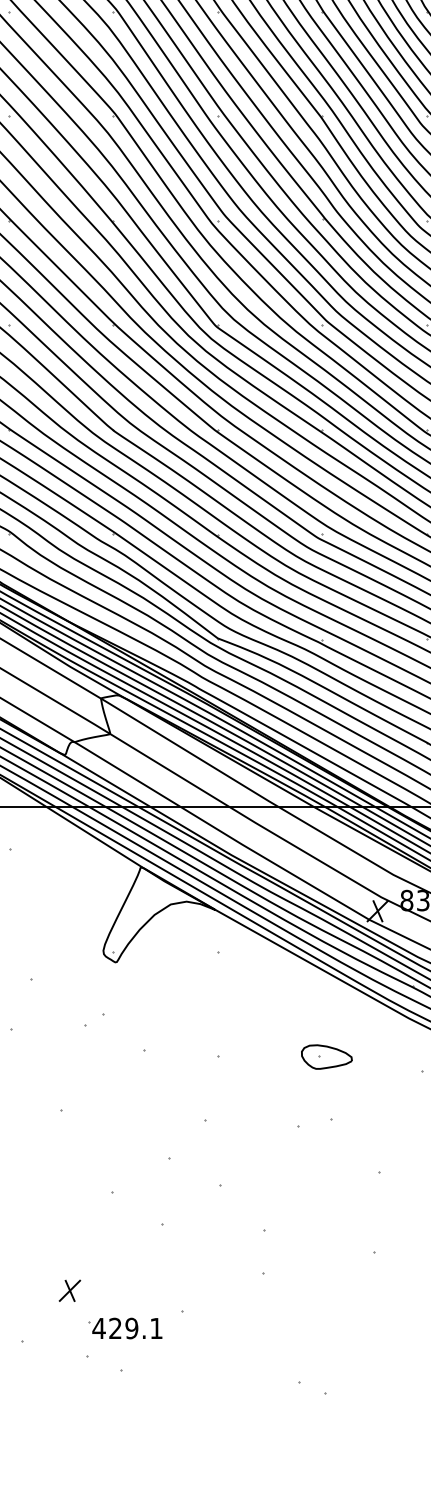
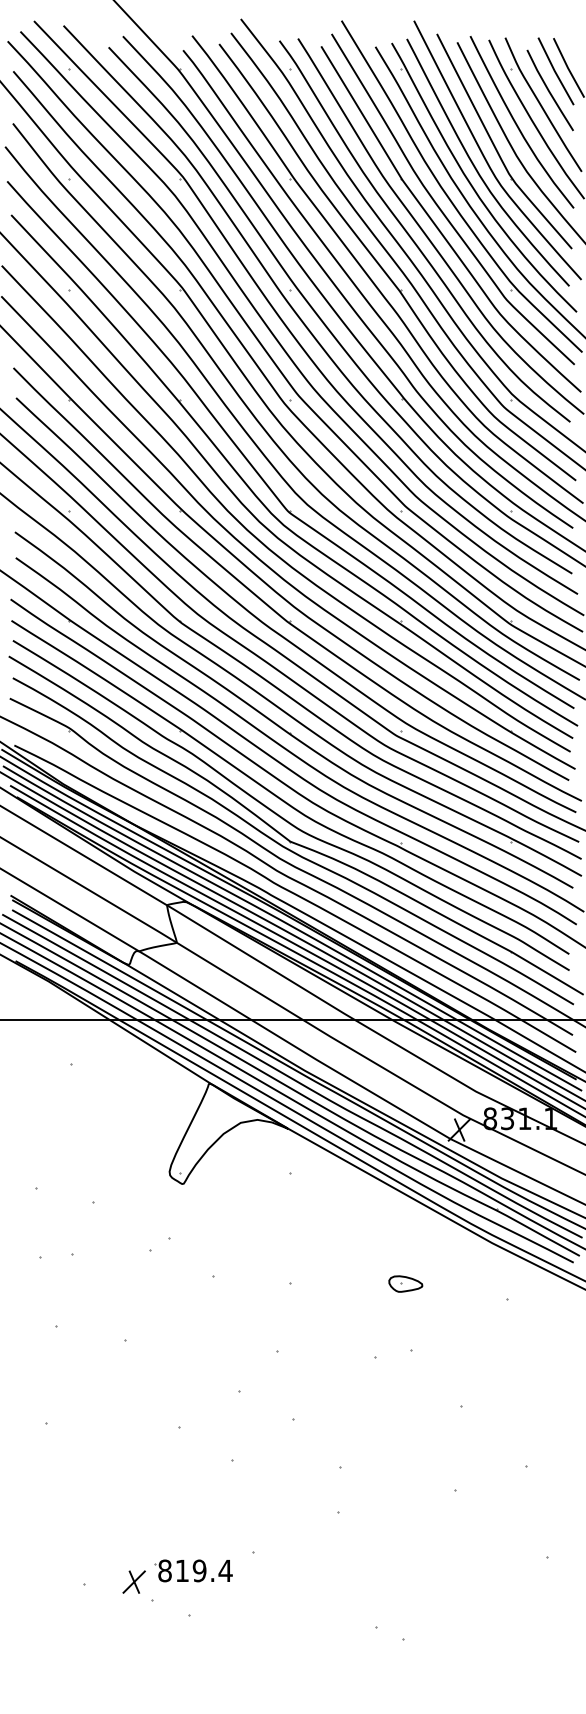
part: (326, 1056) -> (405, 1283), size x0.62
part: (69, 1290) -> (133, 1581), moved
text: (127, 1328) -> (194, 1570), 429.1 -> 819.4

